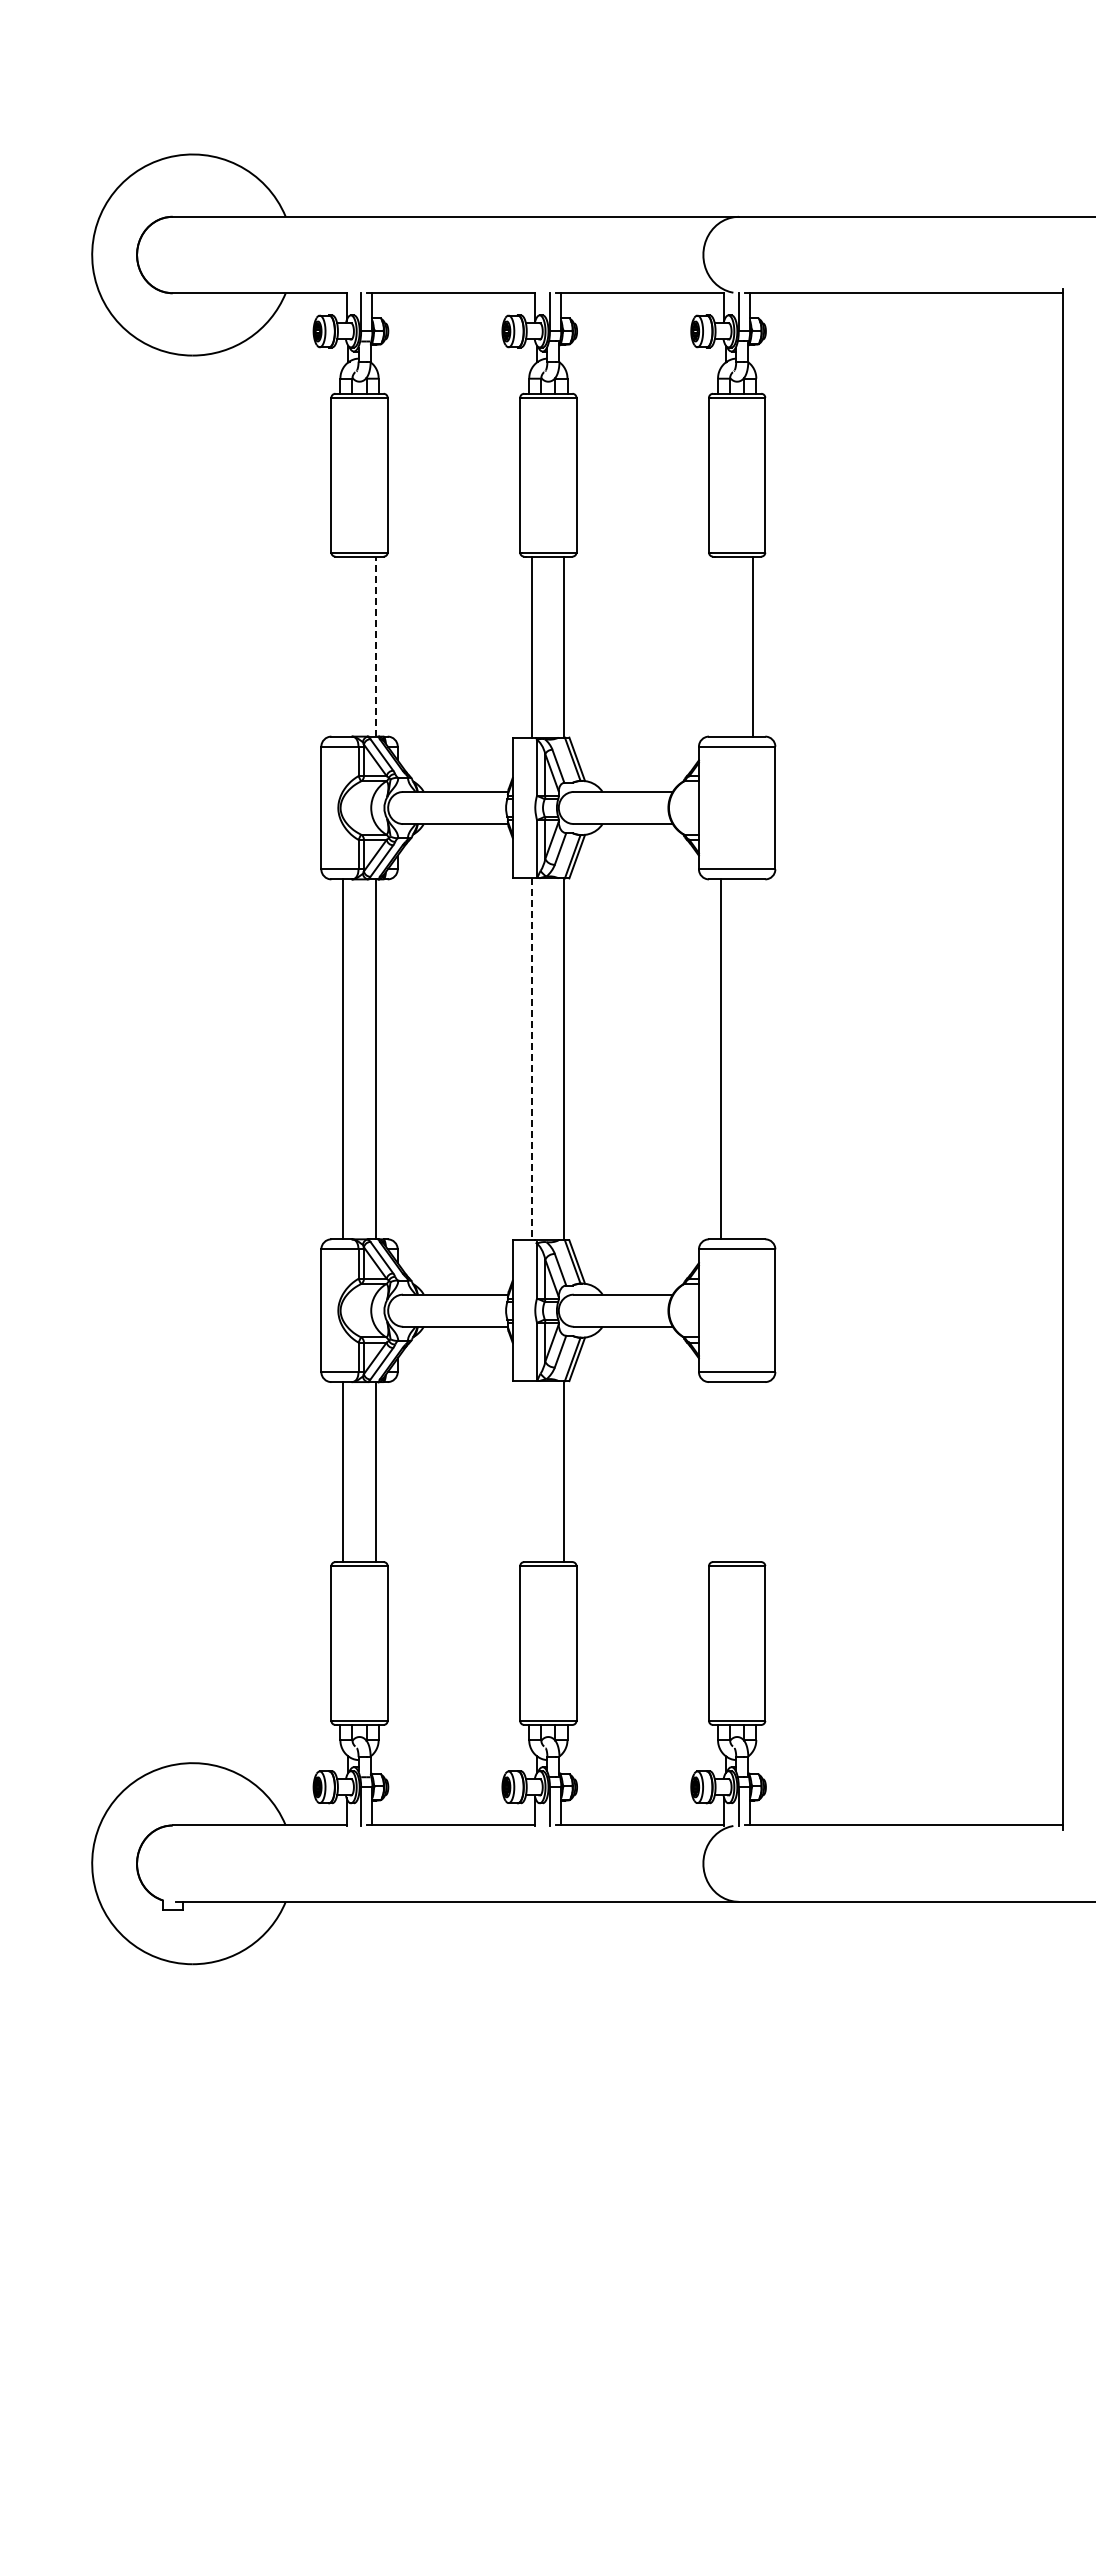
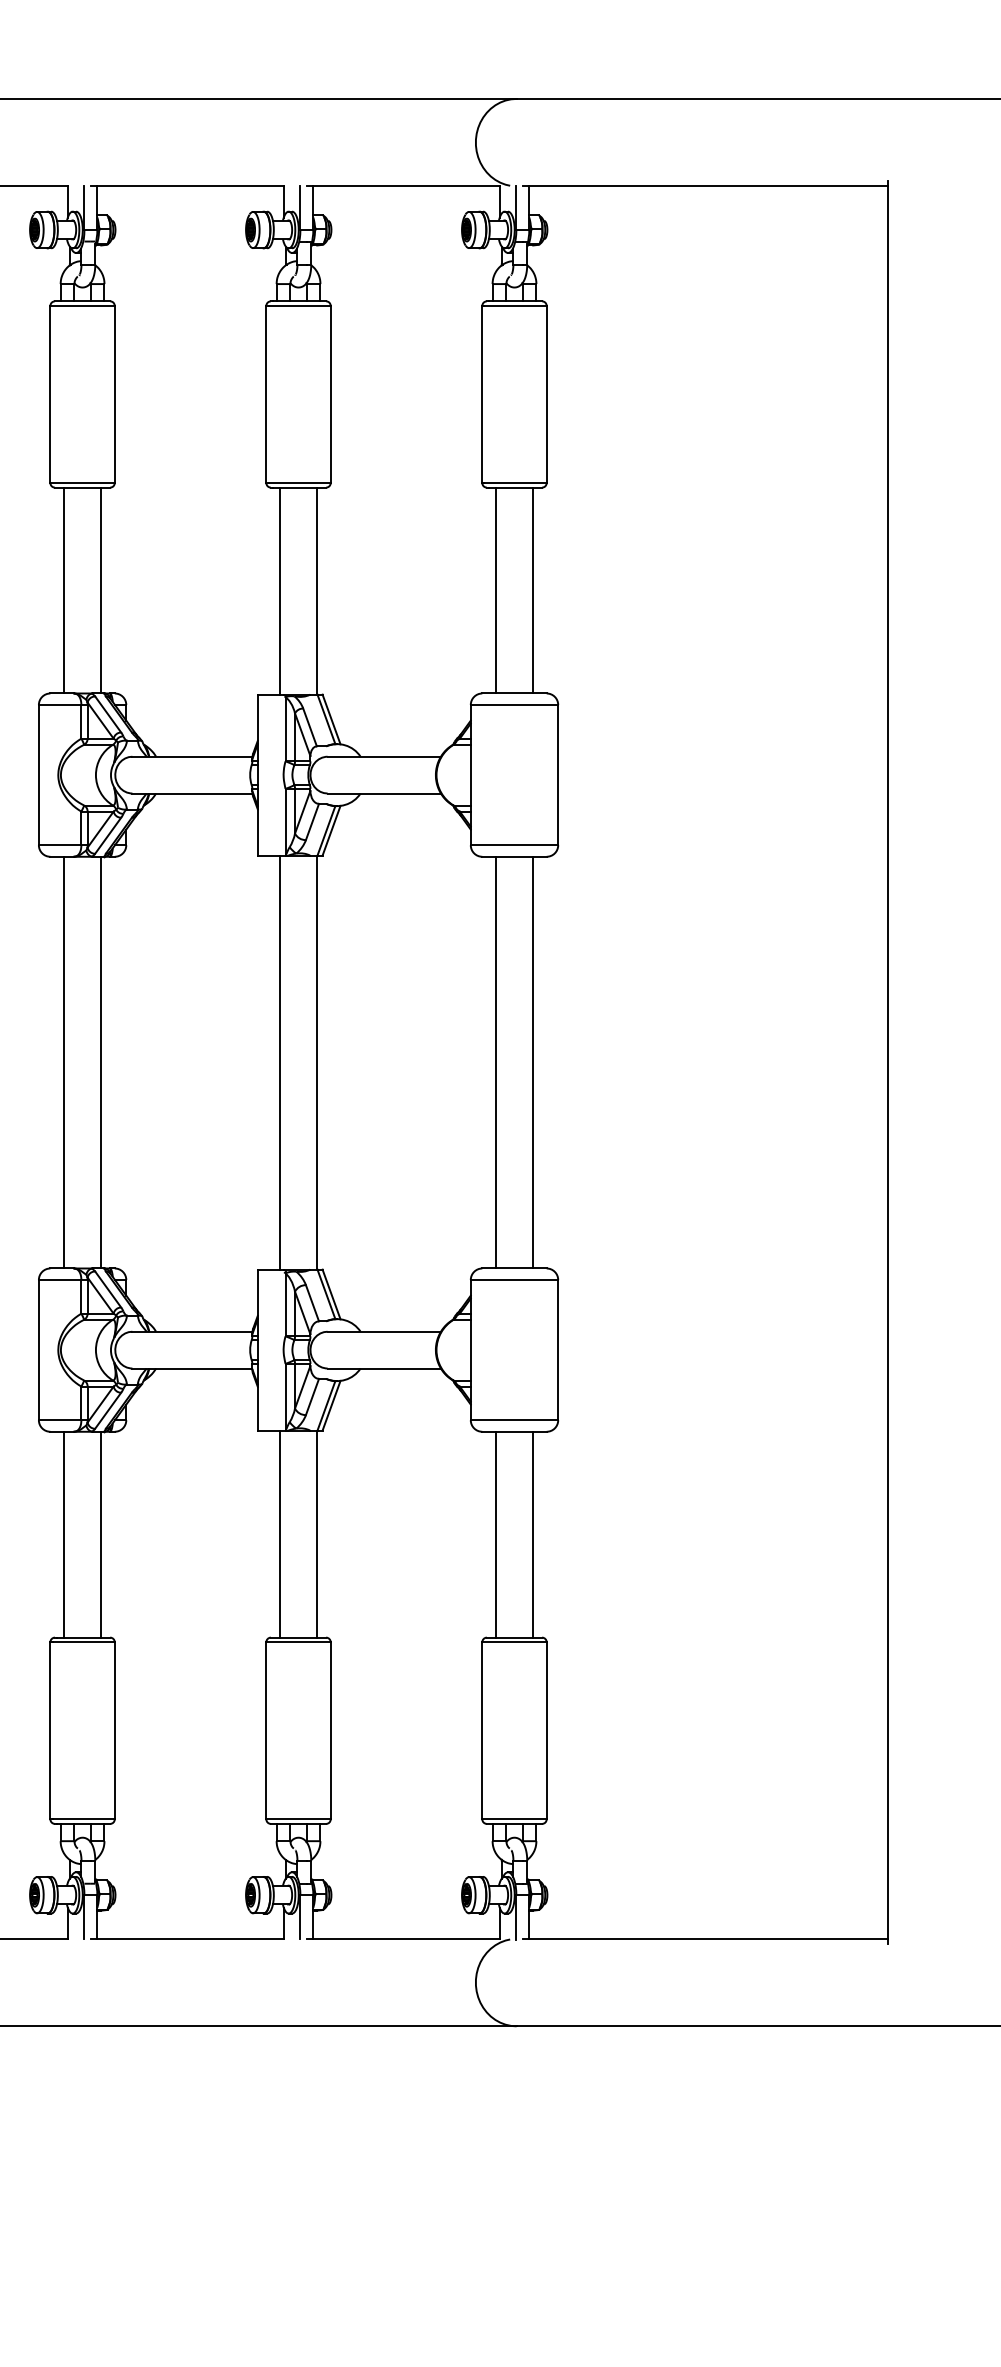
line: (343, 646) -> (64, 590), added
line: (375, 646) -> (100, 590), dashed -> solid
line: (721, 646) -> (496, 590), added
line: (532, 1059) -> (280, 1062), dashed -> solid
line: (753, 1059) -> (533, 1062), added
line: (532, 1471) -> (280, 1534), added
line: (721, 1472) -> (496, 1535), added
line: (753, 1472) -> (533, 1535), added

